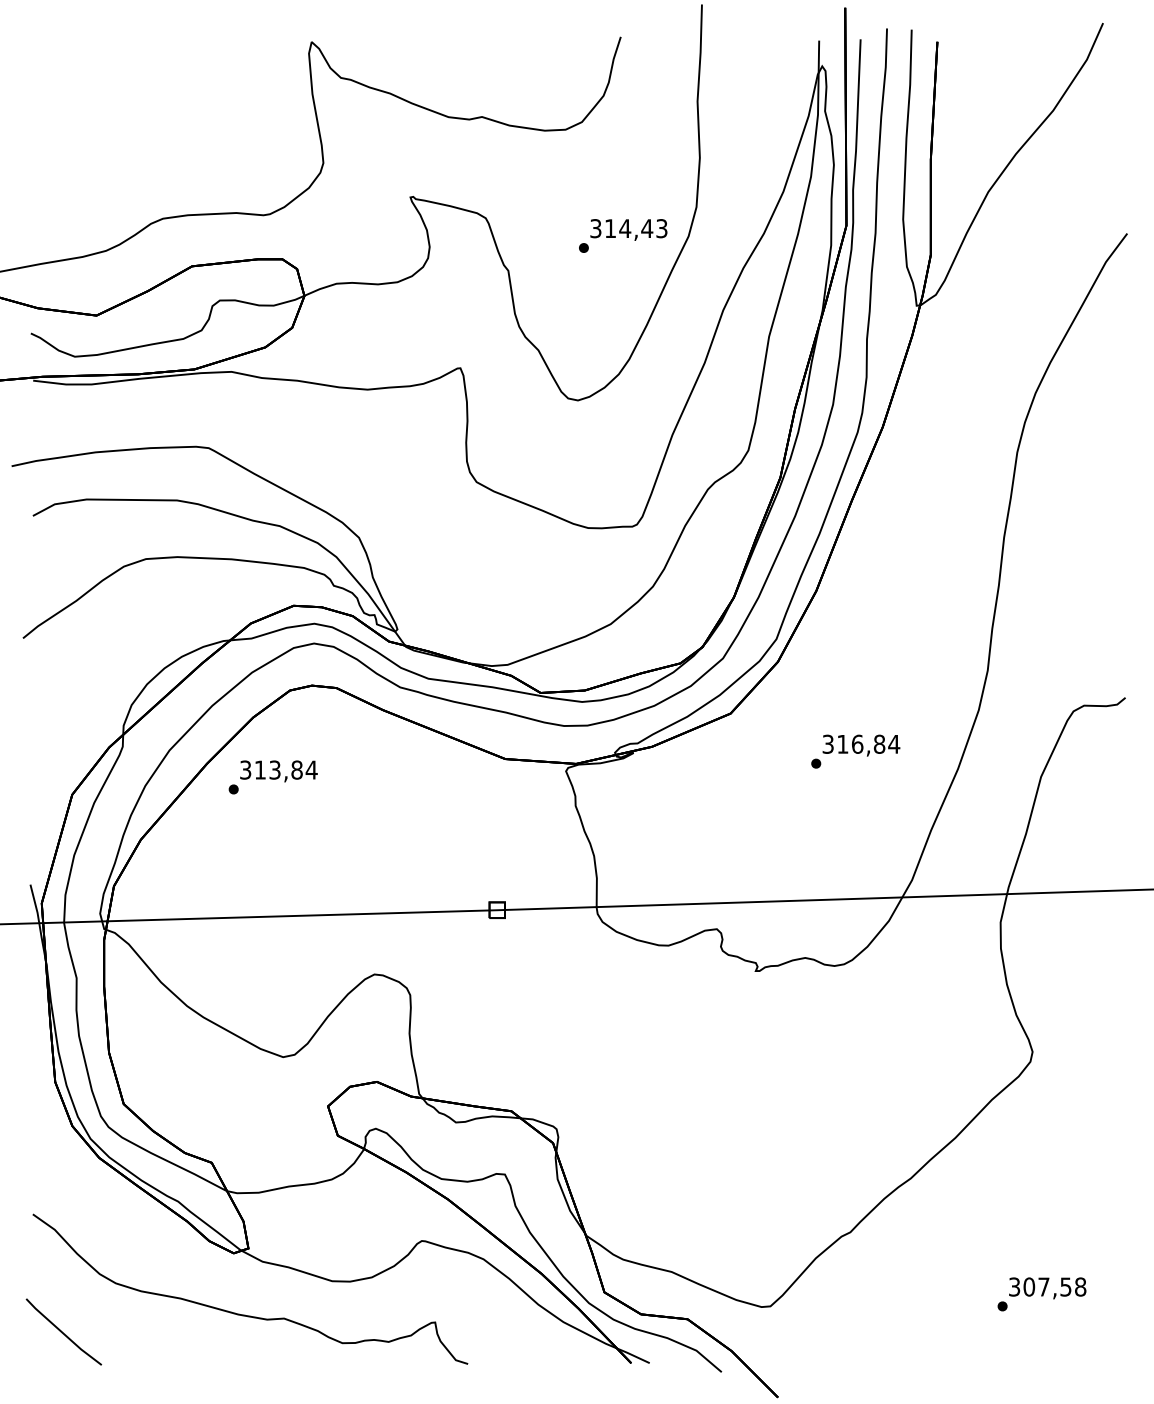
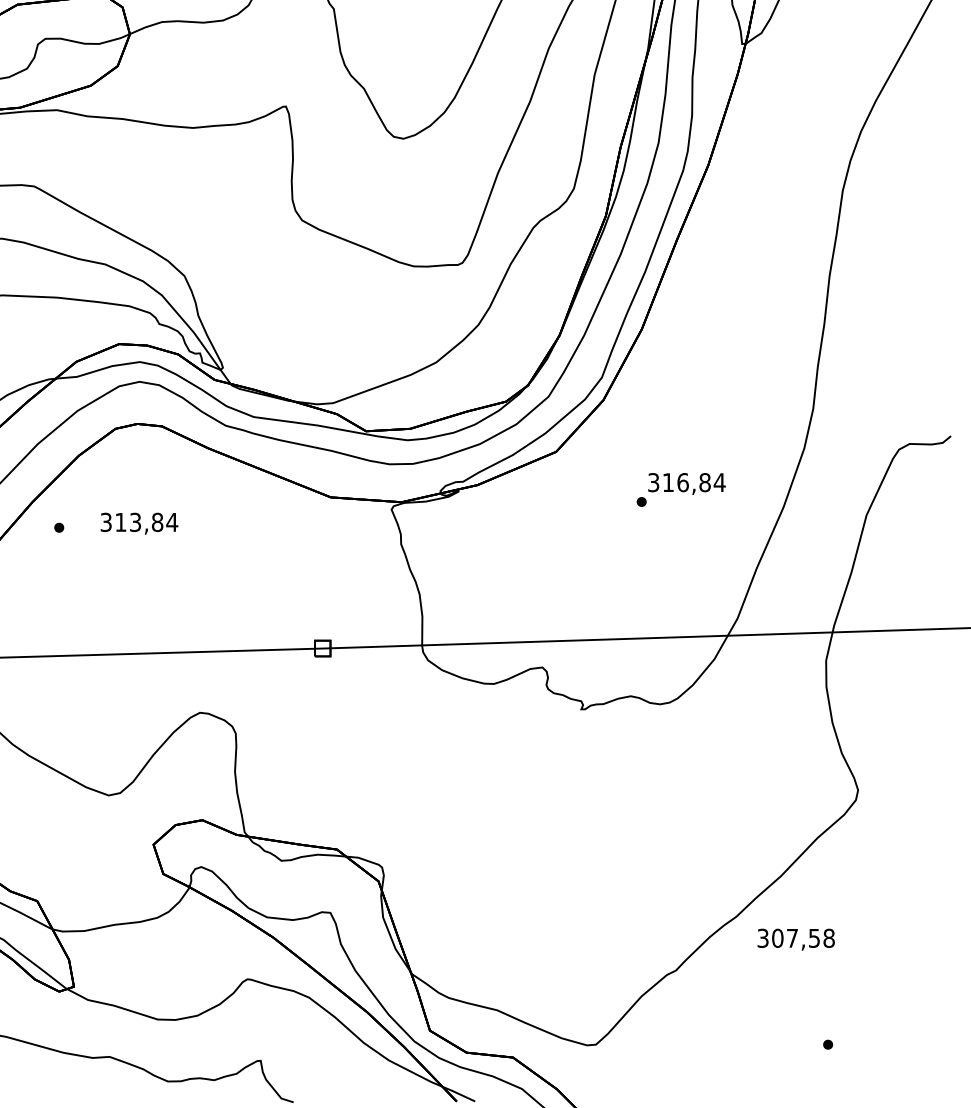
text: (278, 771) -> (139, 523), moved
text: (1047, 1288) -> (796, 939), moved

